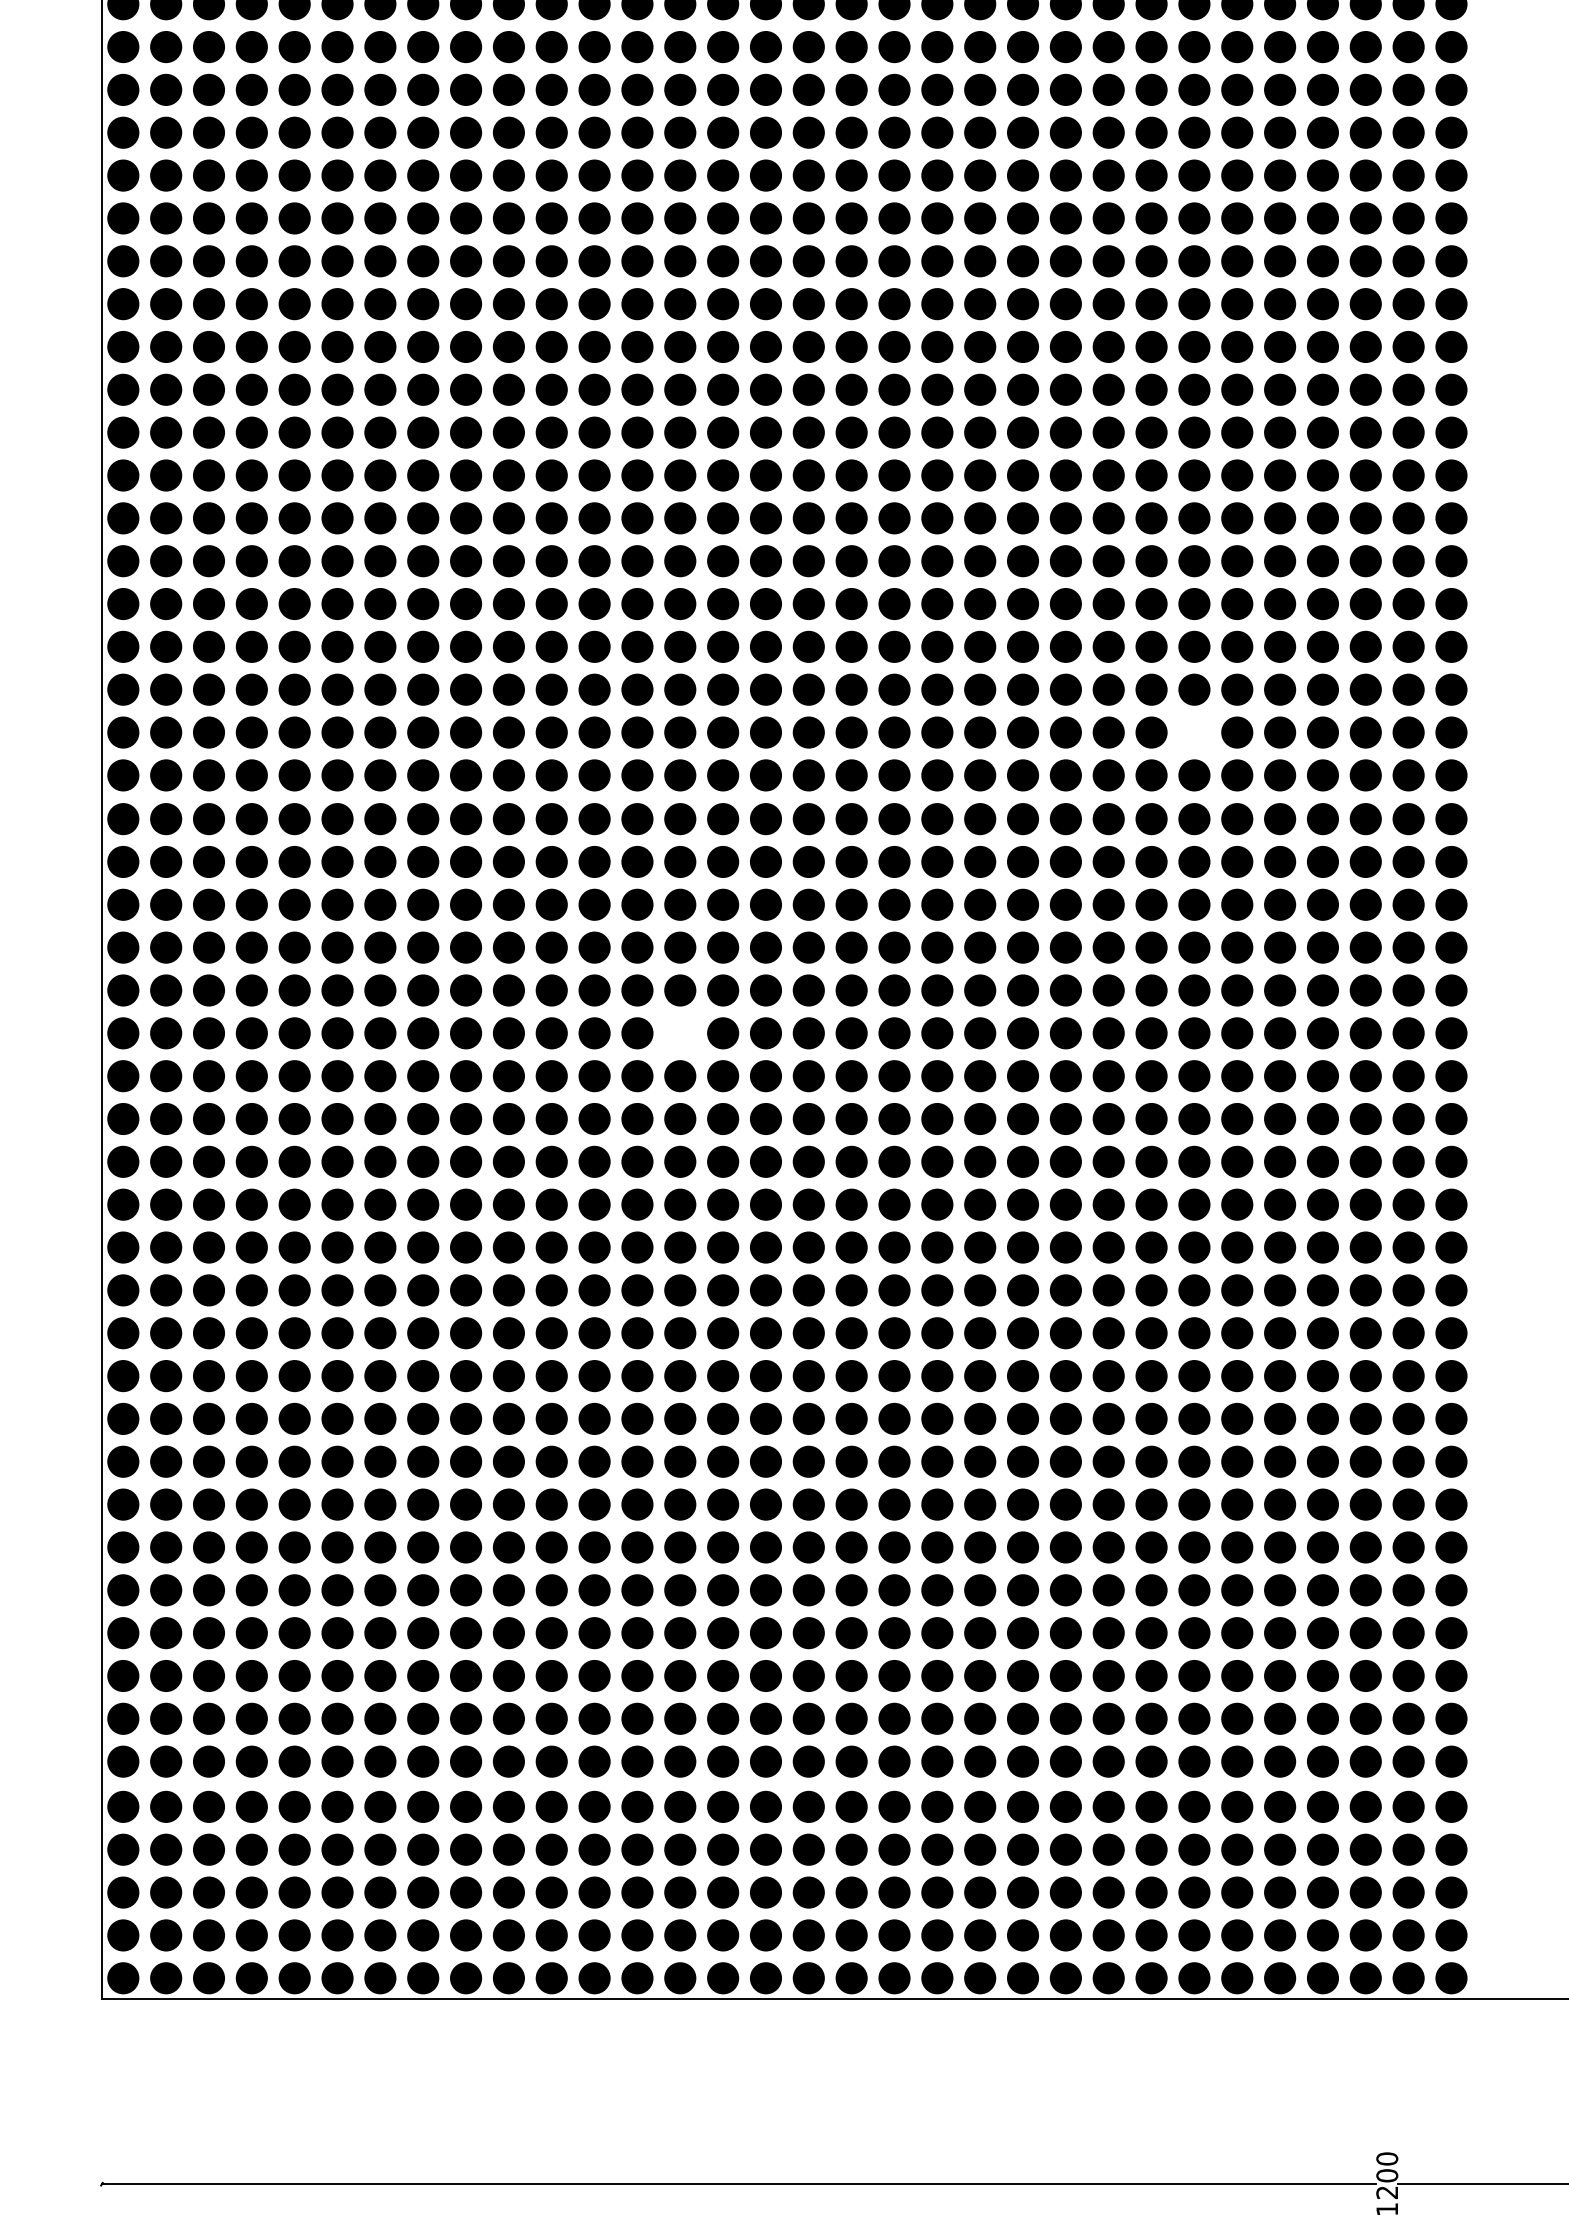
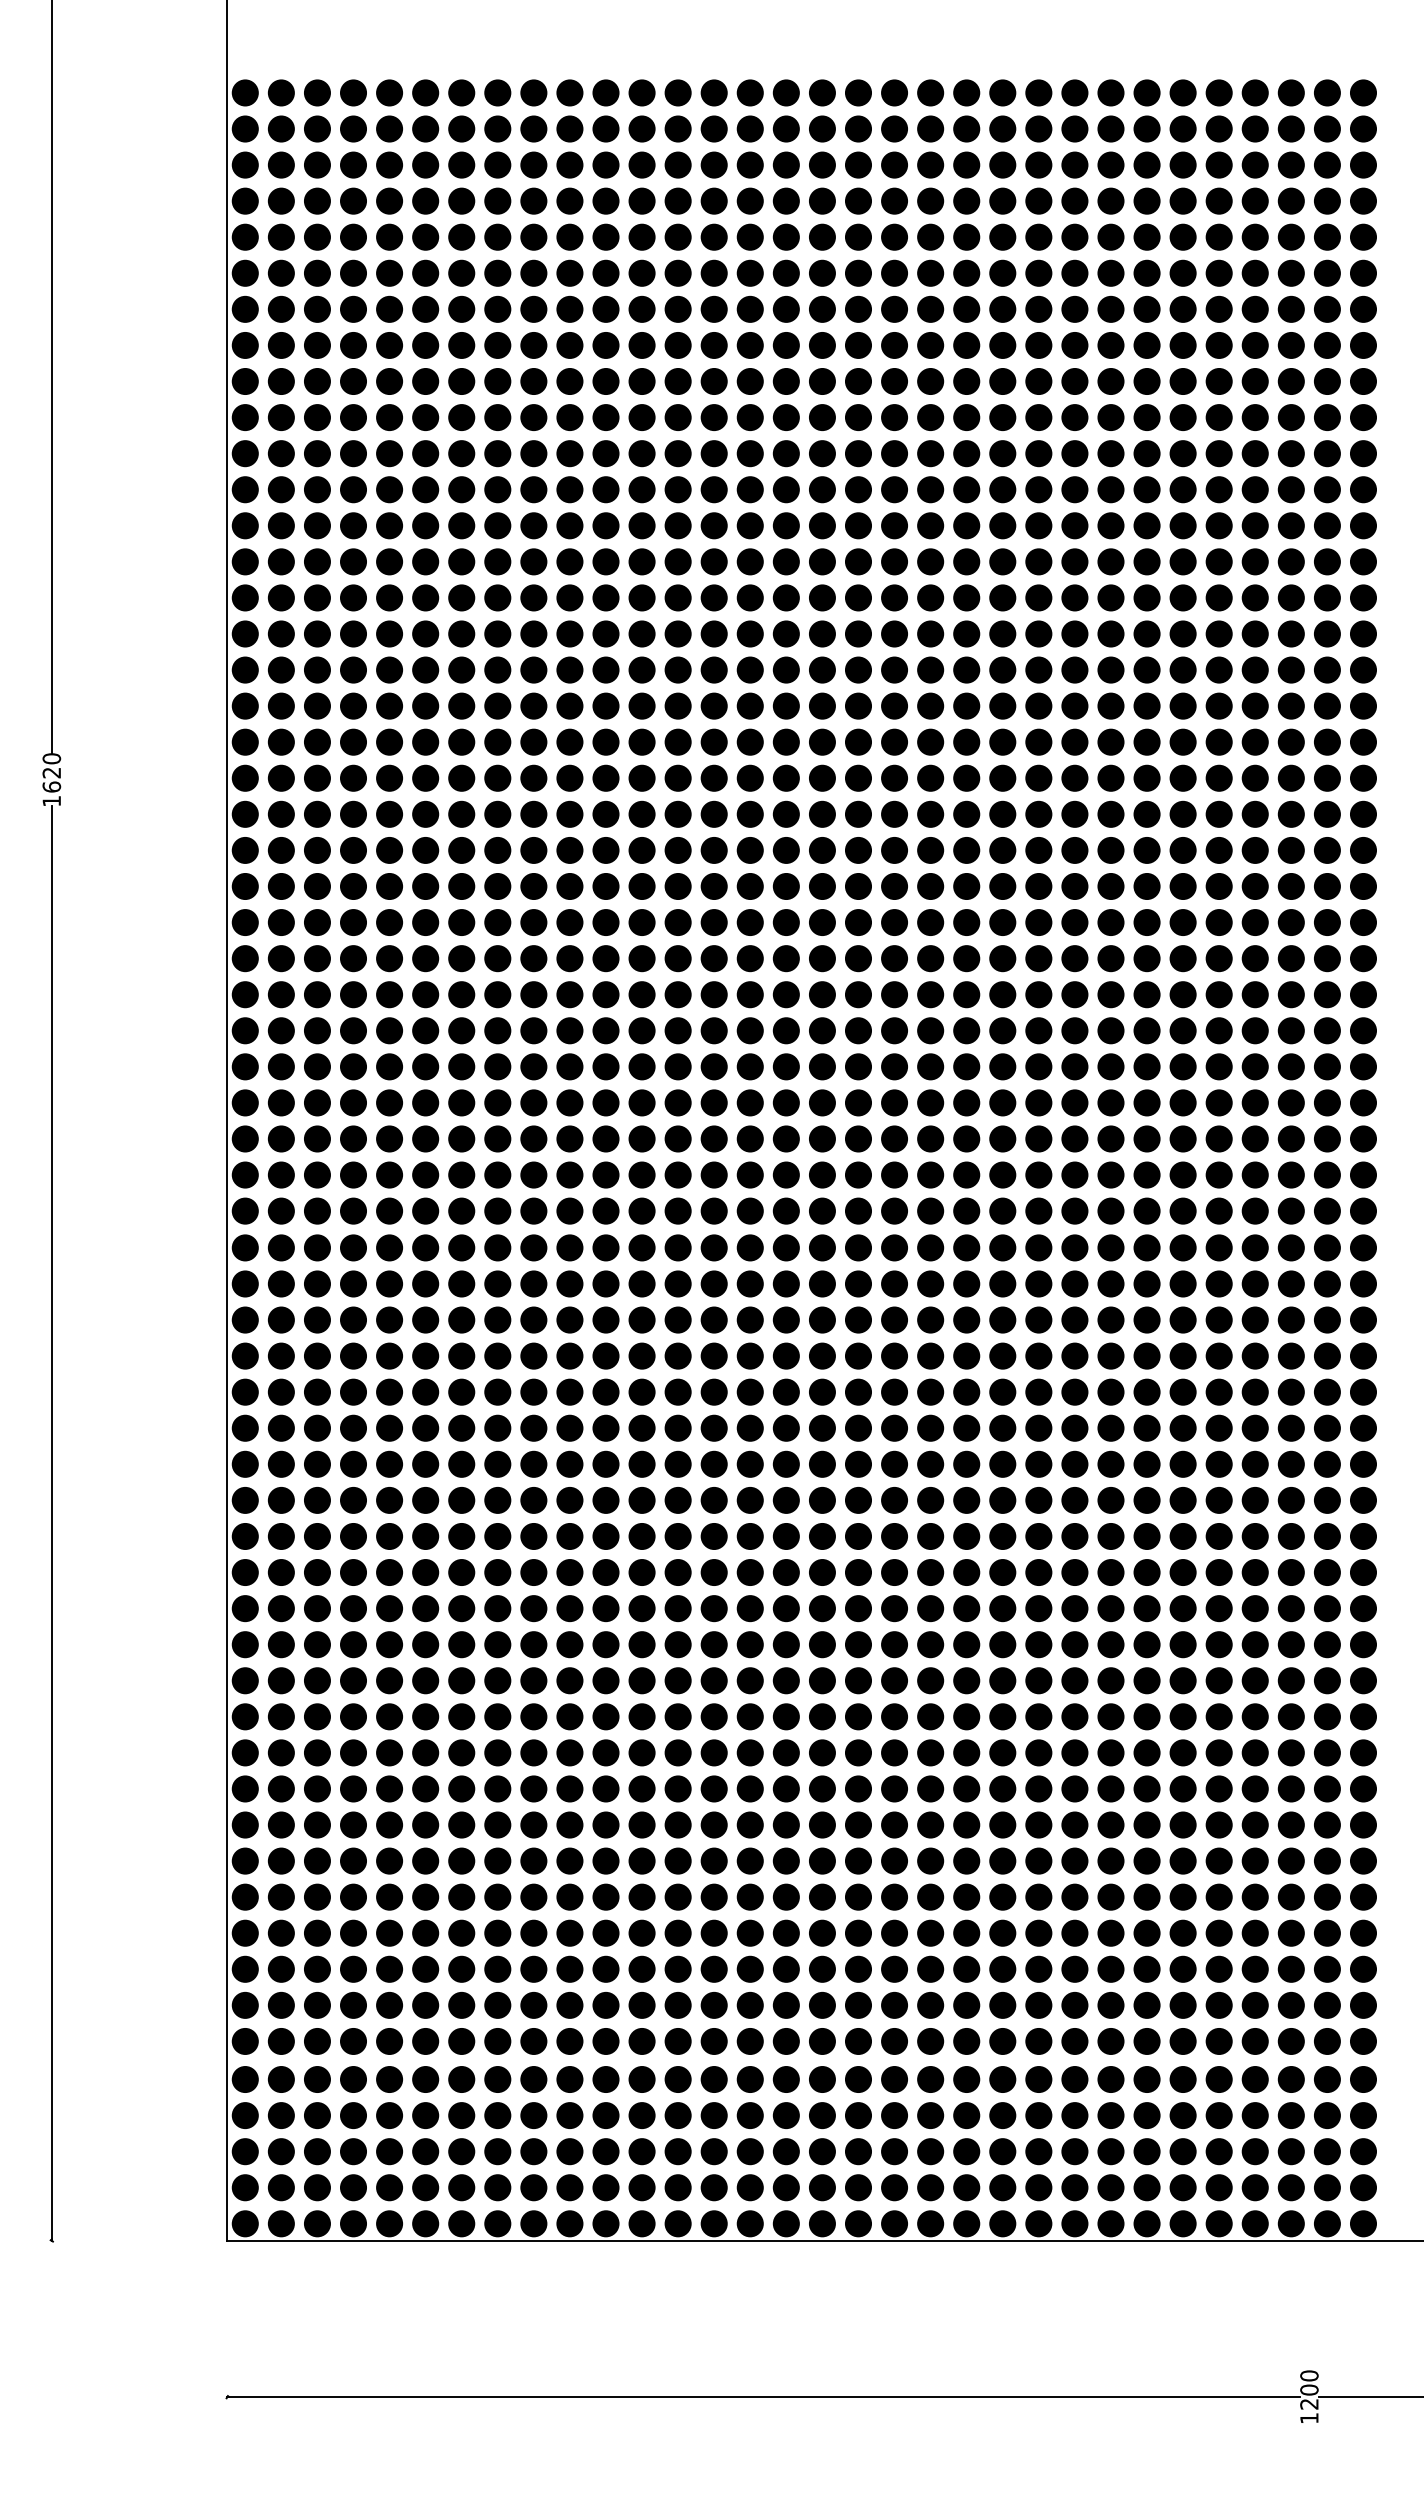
fill: (1193, 731) -> (1146, 1174), added
fill: (679, 1032) -> (713, 1427), added

